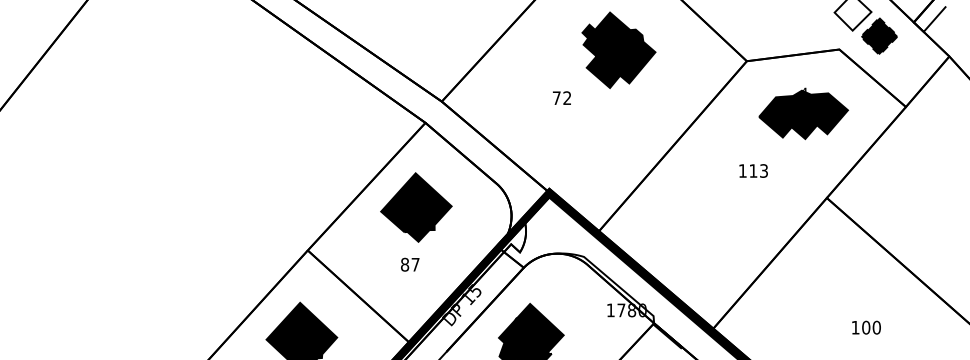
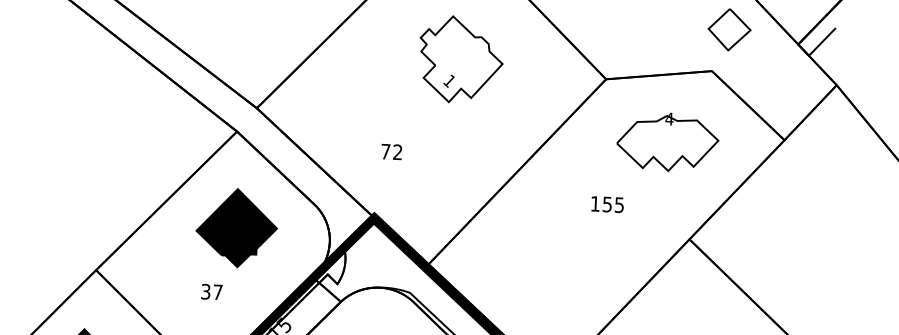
part: (879, 35) -> (758, 57), removed
fill: (618, 50) -> (460, 59), removed
text: (561, 97) -> (391, 151), moved
fill: (803, 114) -> (667, 143), removed
text: (758, 170) -> (613, 204), 113 -> 155
part: (416, 207) -> (236, 228), moved
text: (405, 264) -> (206, 291), 87 -> 37

